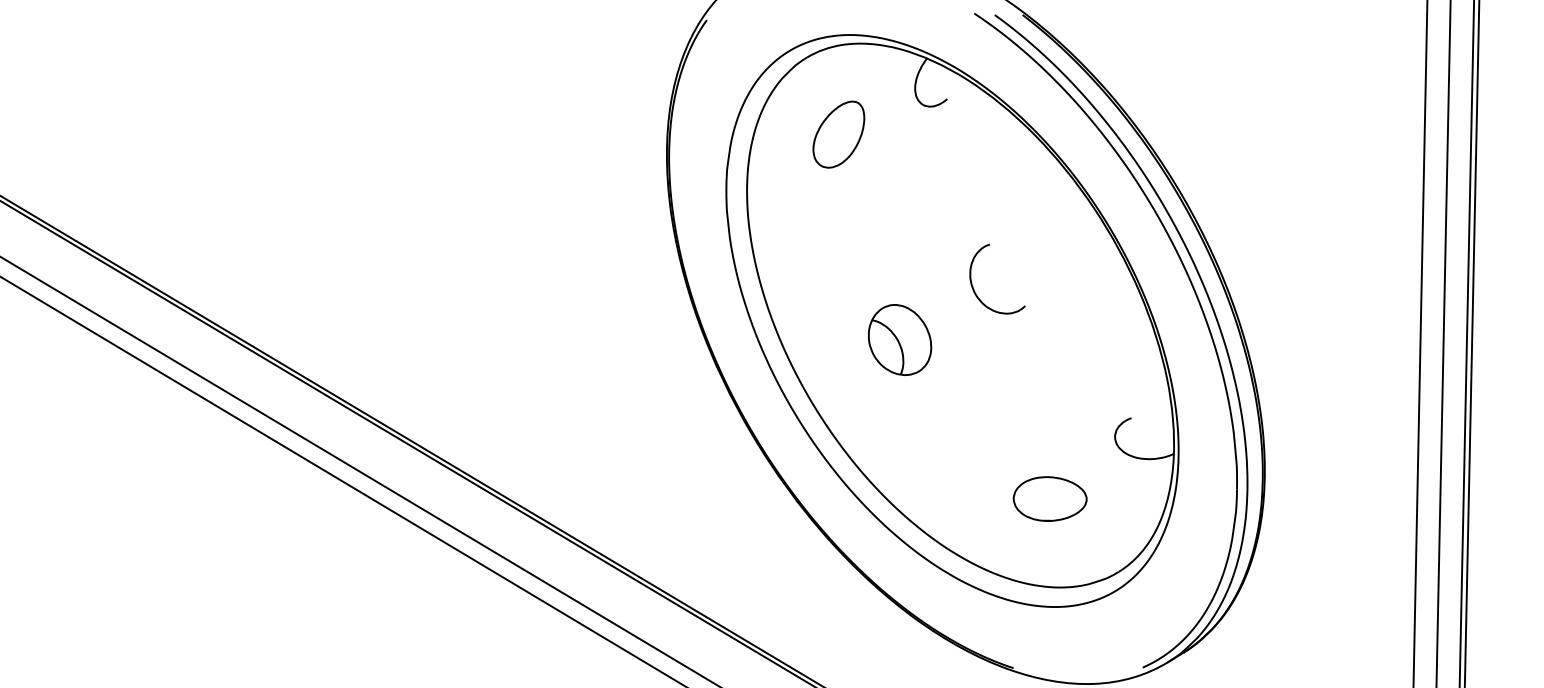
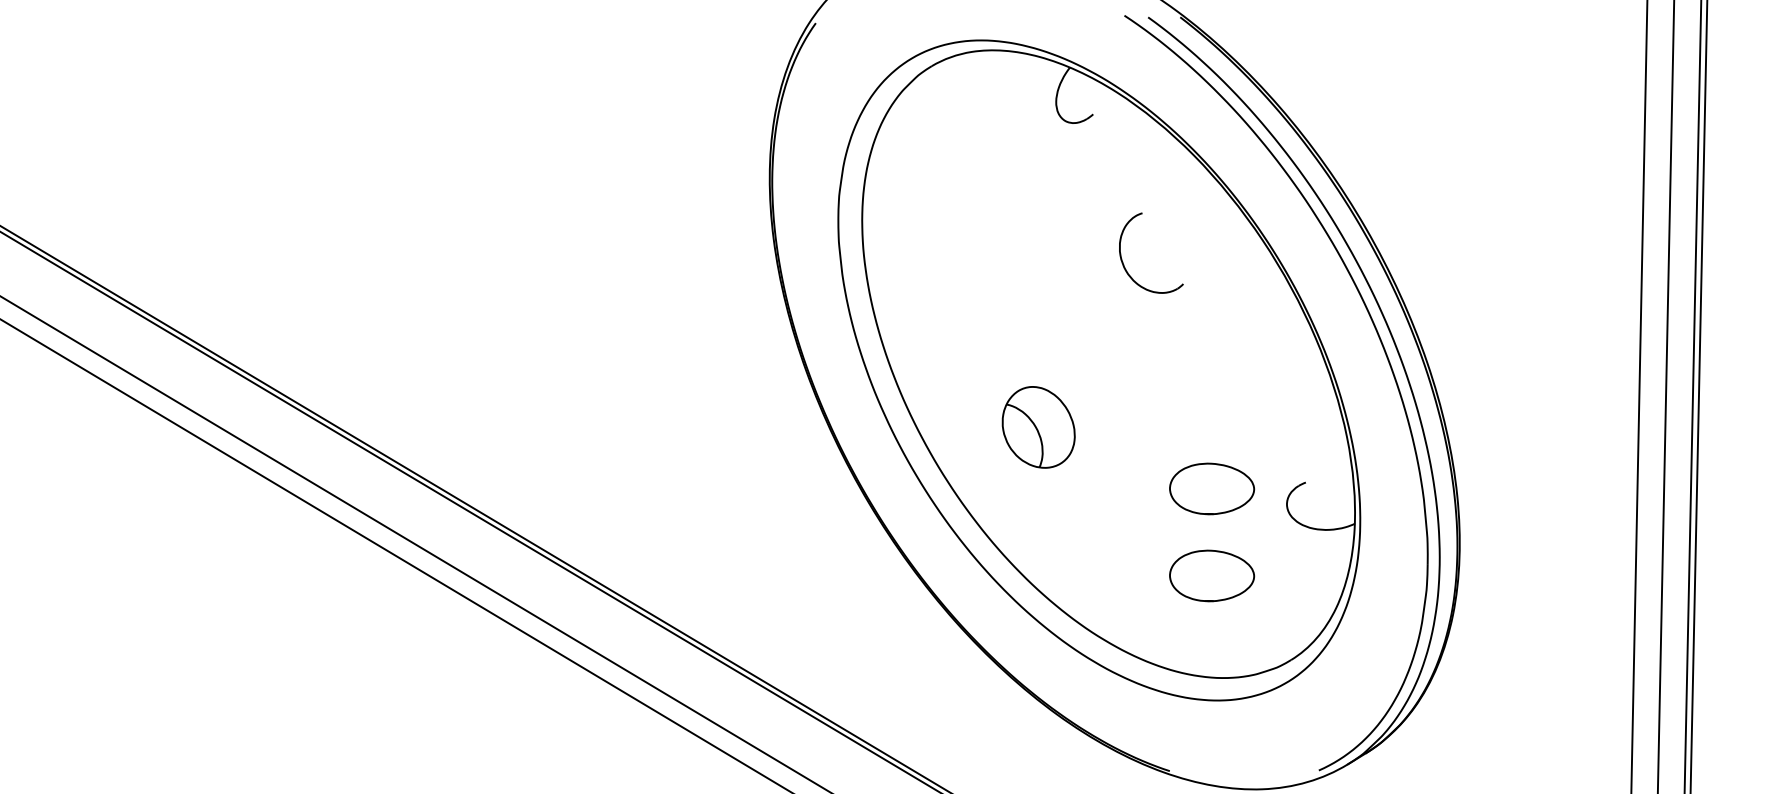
part: (838, 134) -> (967, 155), removed
part: (974, 288) -> (1124, 264), moved
part: (899, 340) -> (1038, 427), moved
part: (1050, 423) -> (1212, 488), added

